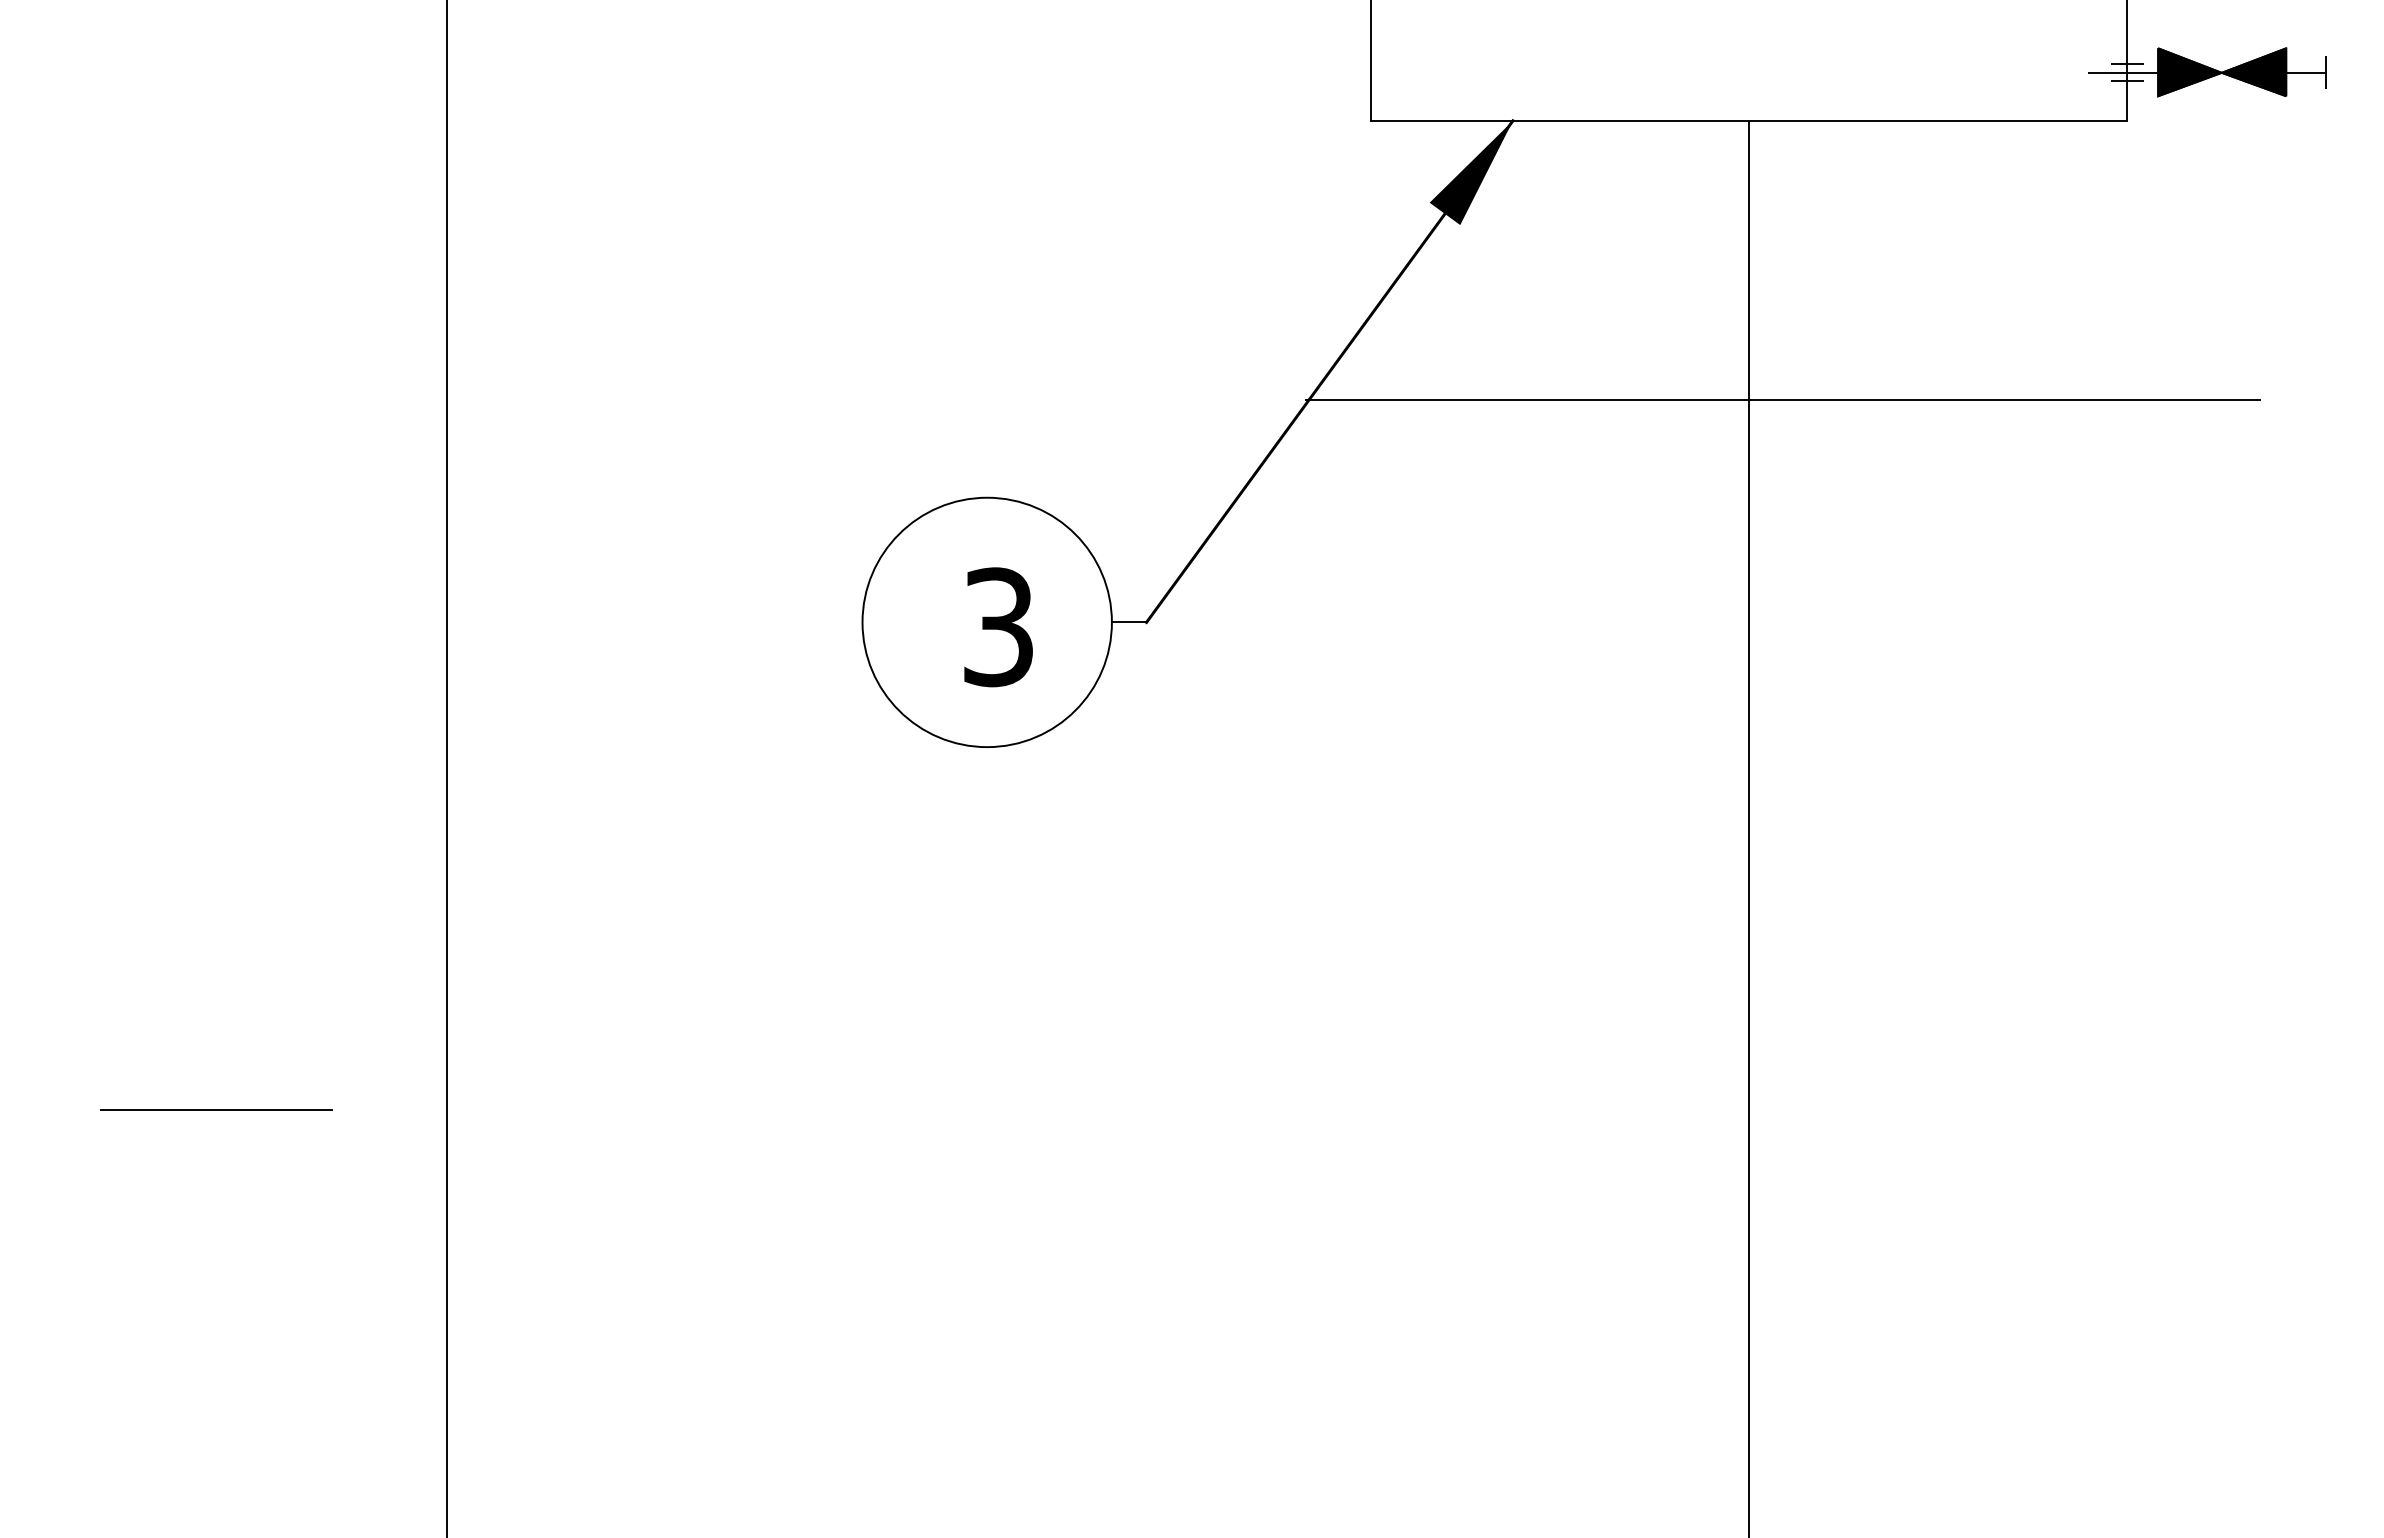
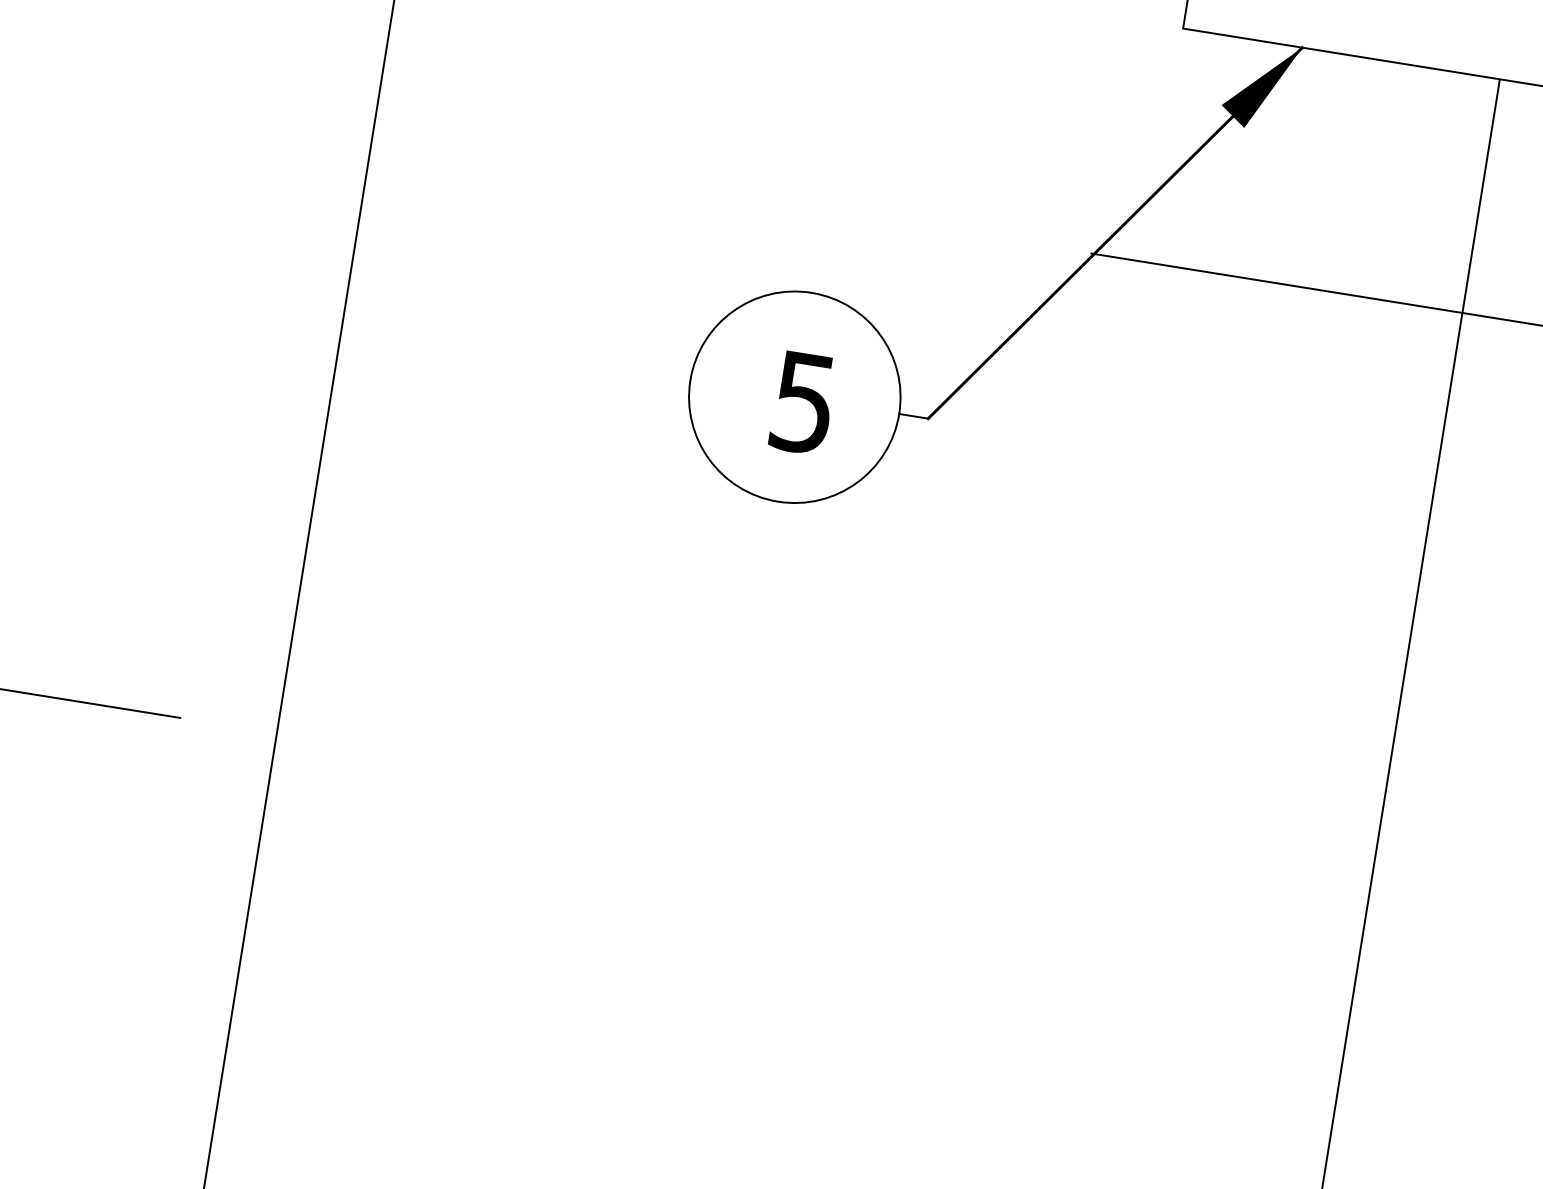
text: (998, 626) -> (803, 402), 3 -> 5

